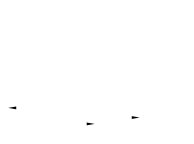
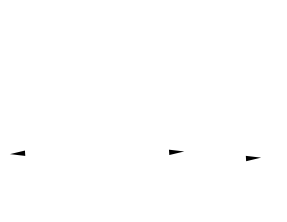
part: (89, 123) -> (174, 151), moved

